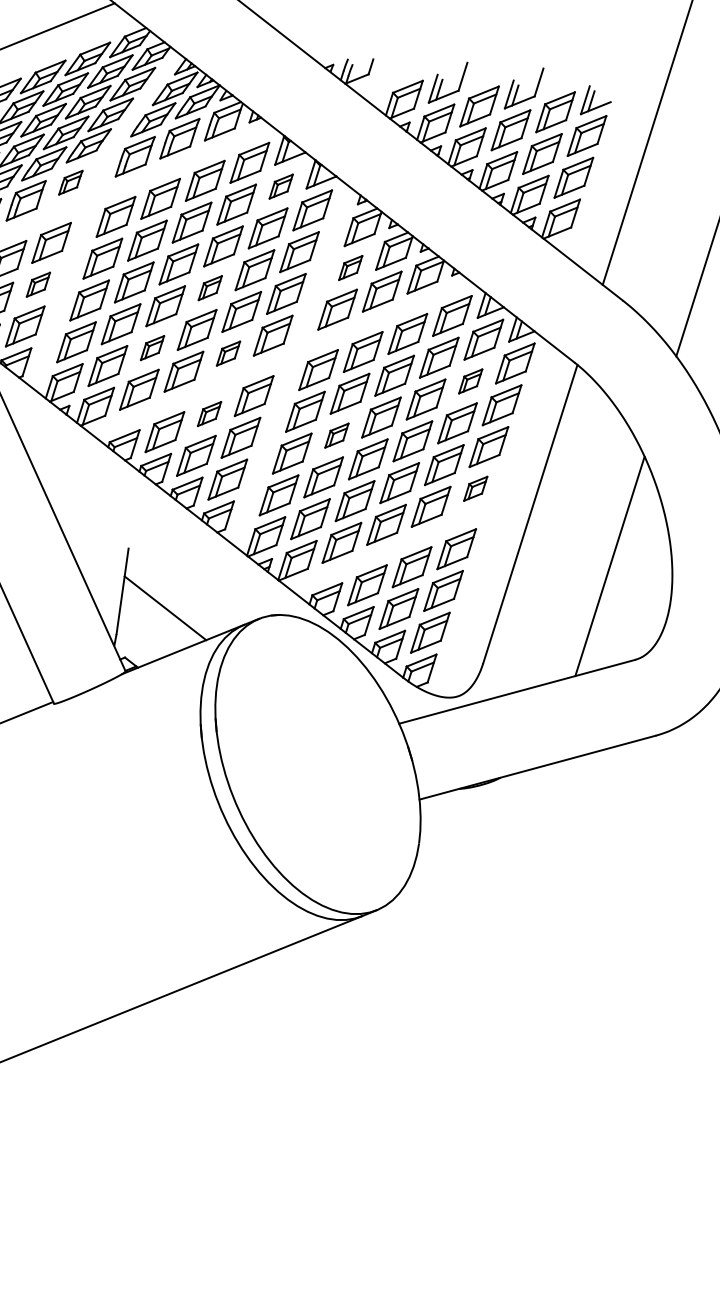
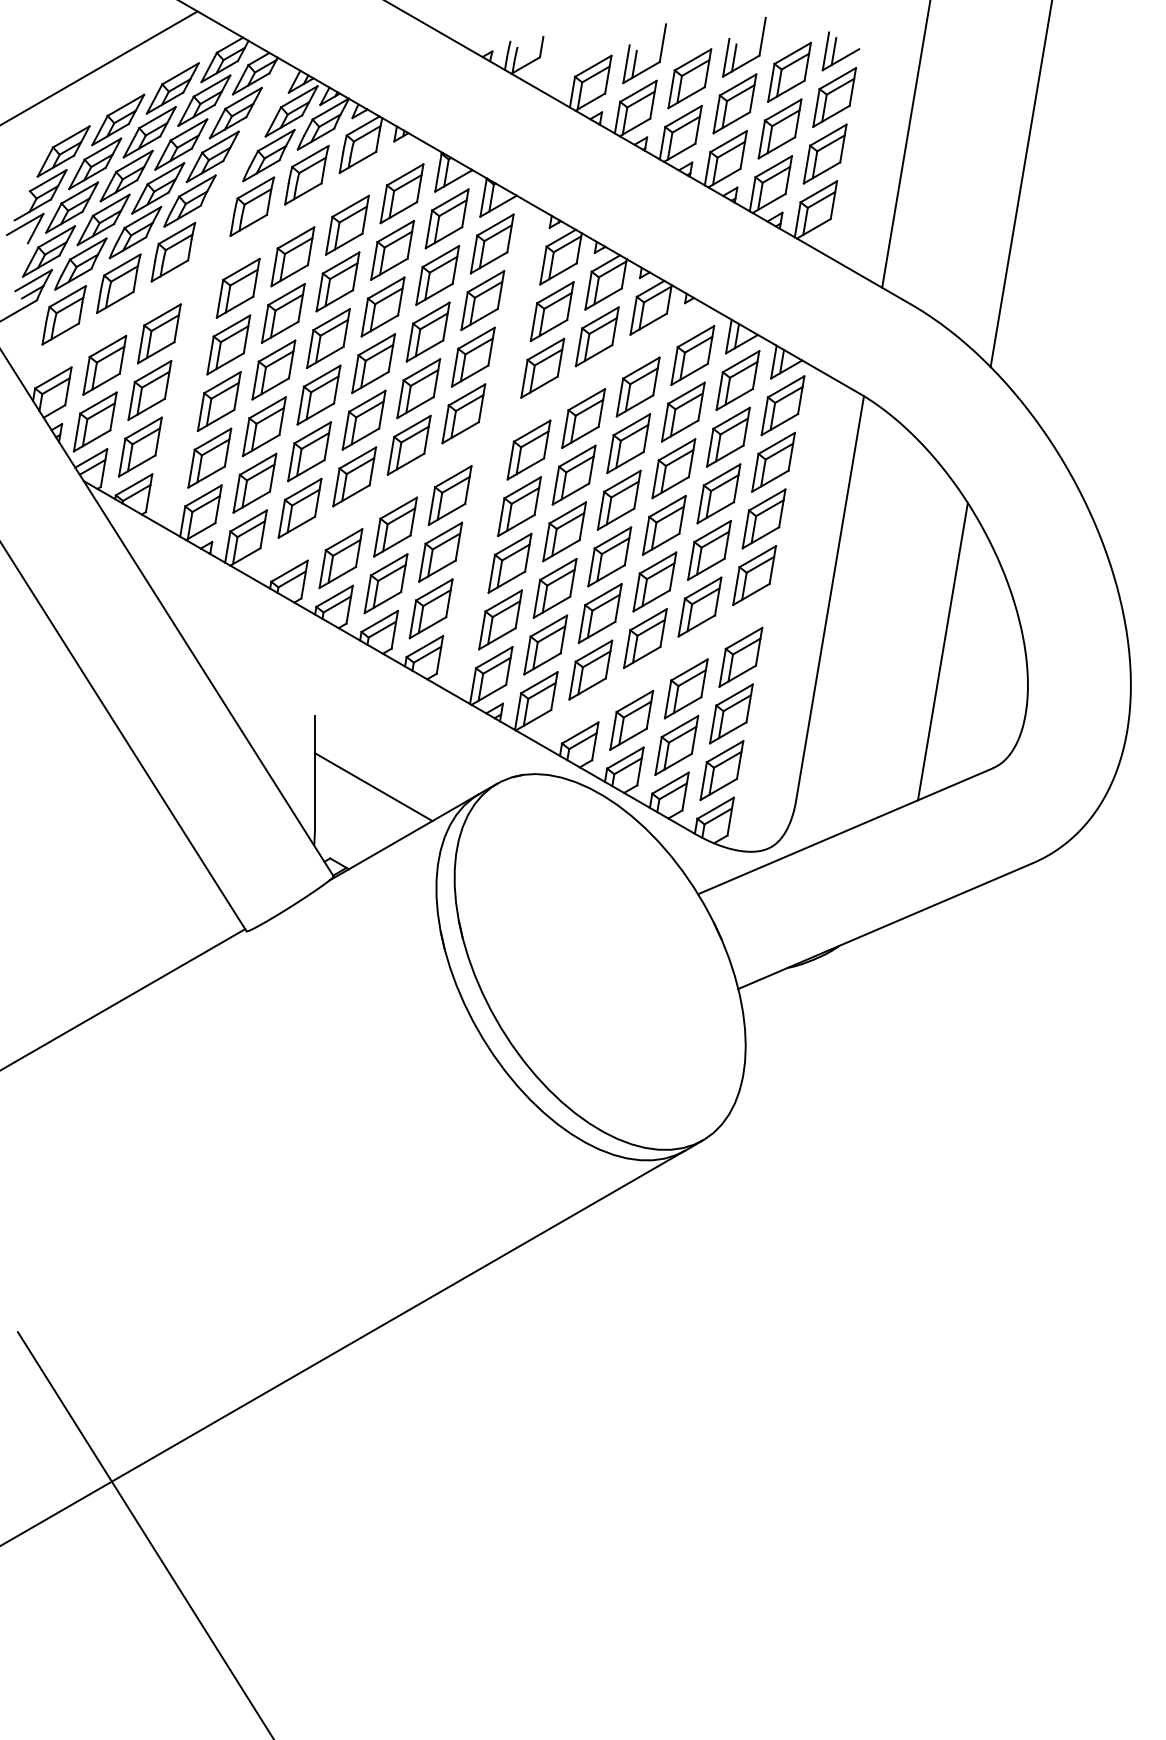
part: (71, 182) -> (173, 251), size x1.67
part: (280, 186) -> (446, 218), size x1.67
part: (350, 267) -> (551, 311), size x1.67
part: (38, 284) -> (149, 390), size x1.67
part: (210, 288) -> (373, 363), size x1.67
part: (152, 347) -> (309, 451), size x1.67
part: (228, 353) -> (408, 444), size x1.67
part: (470, 380) -> (728, 436), size x1.67
part: (209, 413) -> (395, 526), size x1.67
part: (336, 435) -> (564, 531), size x1.67
part: (475, 488) -> (754, 575), size x1.67

